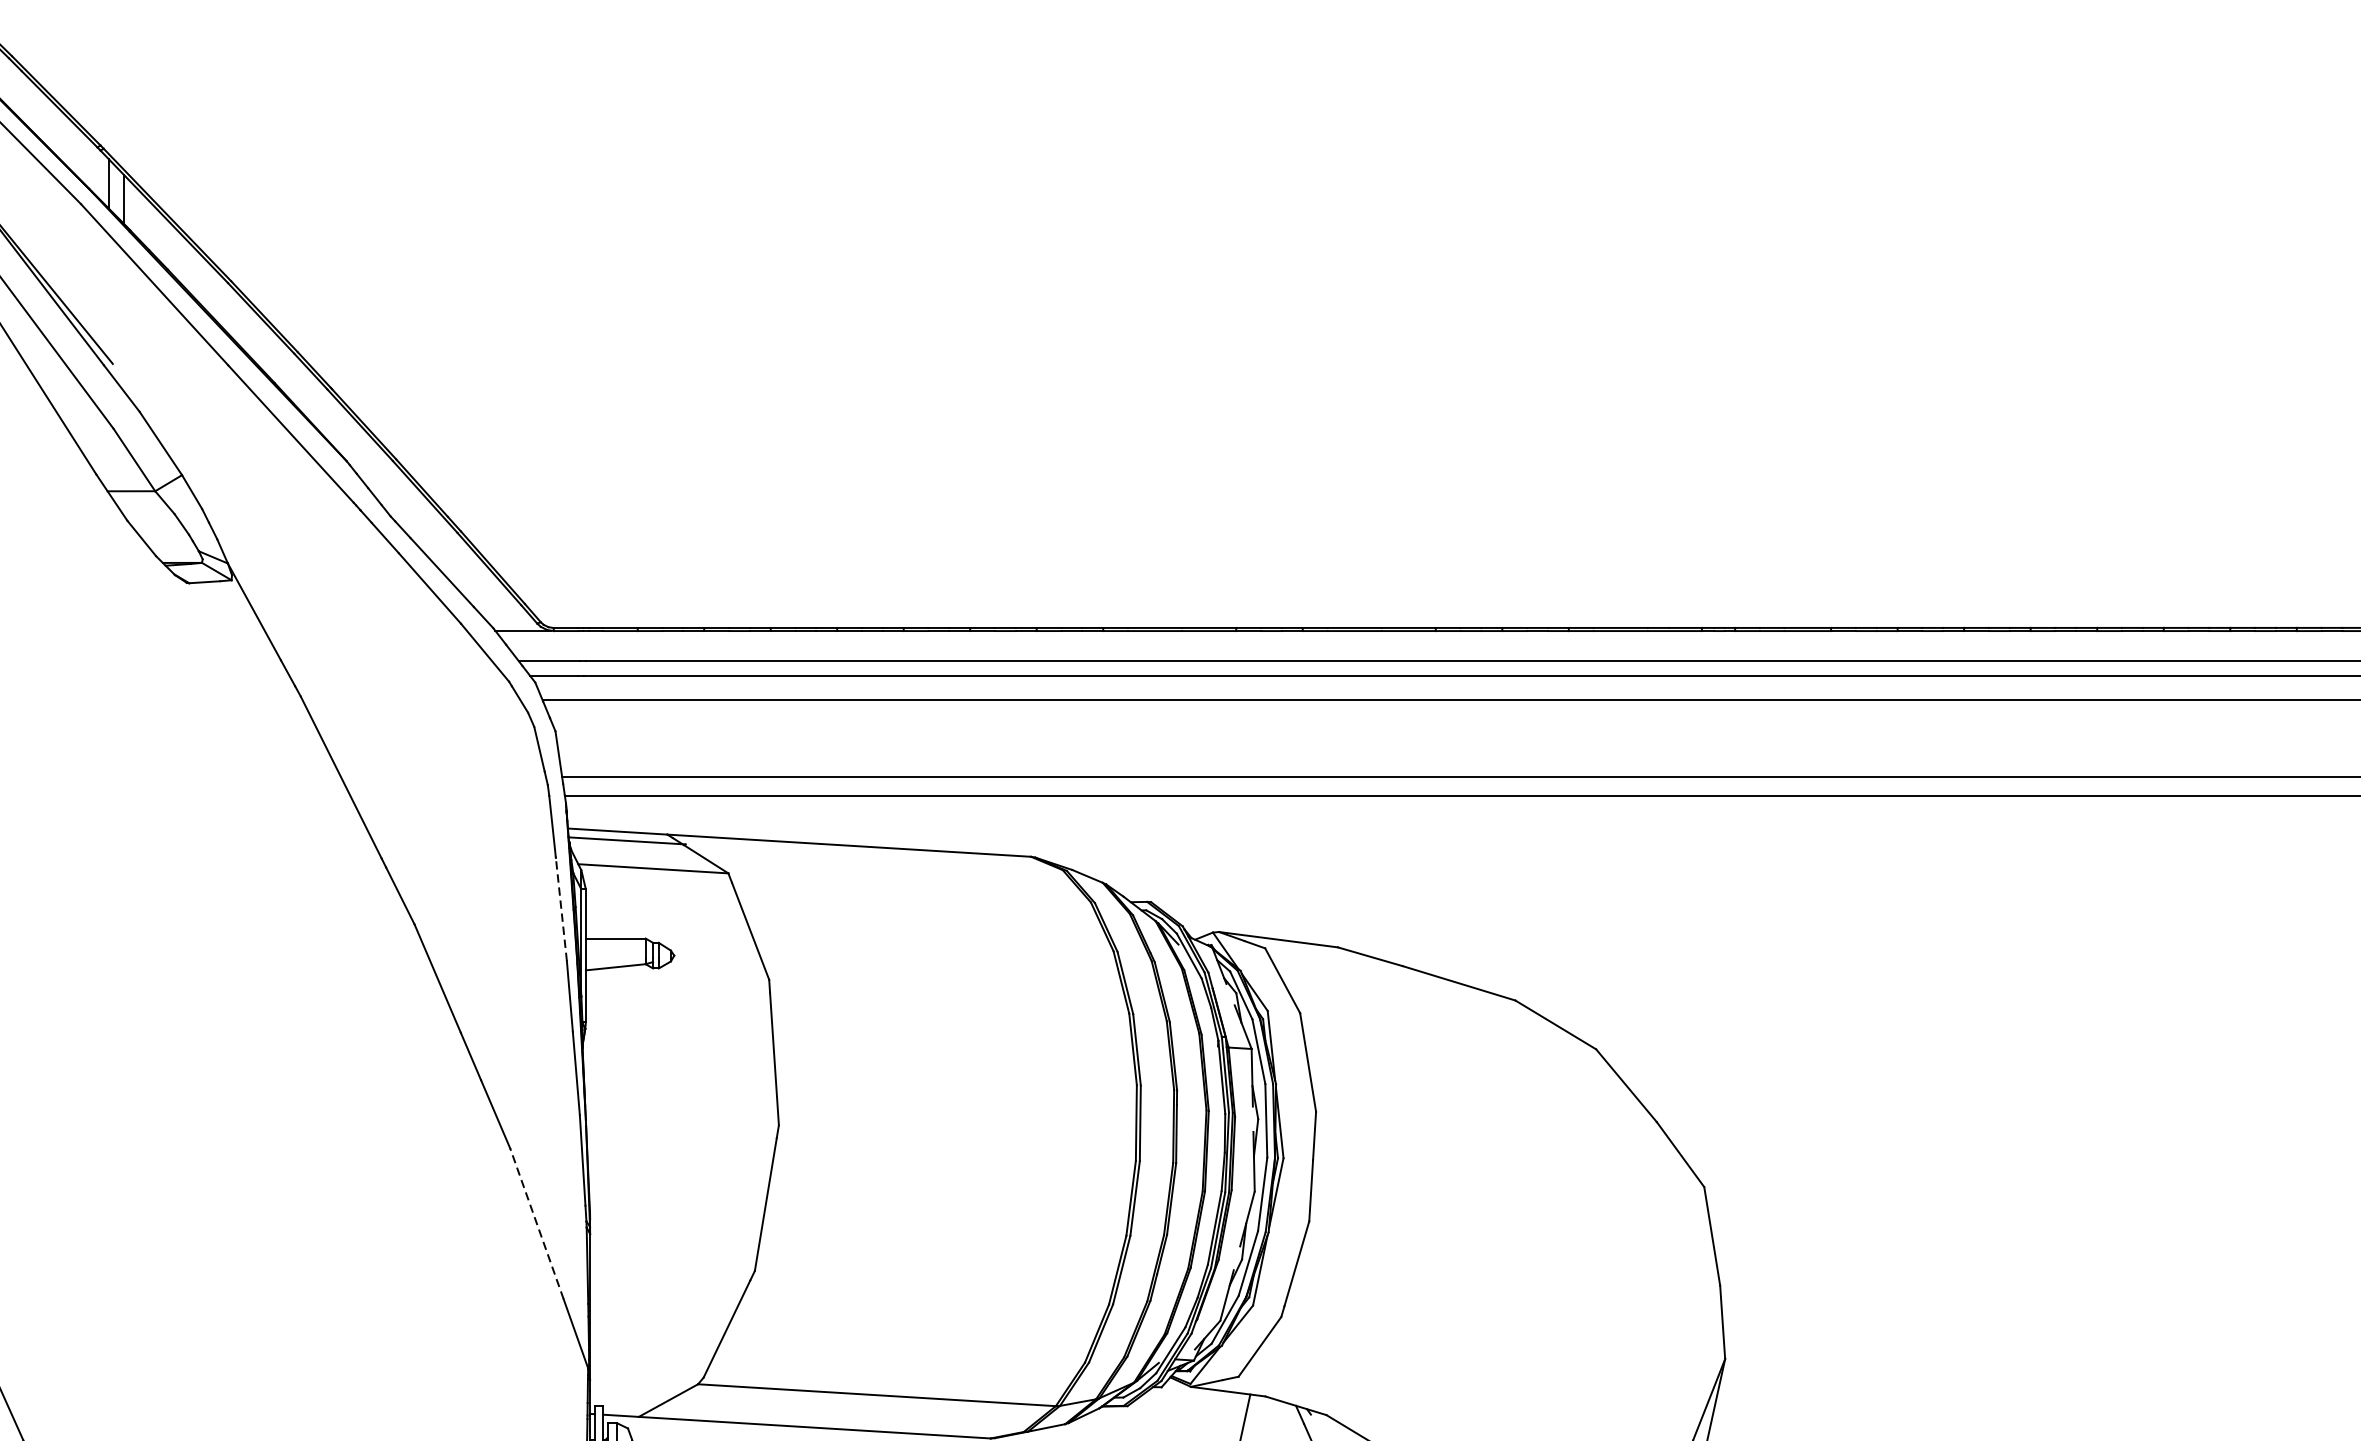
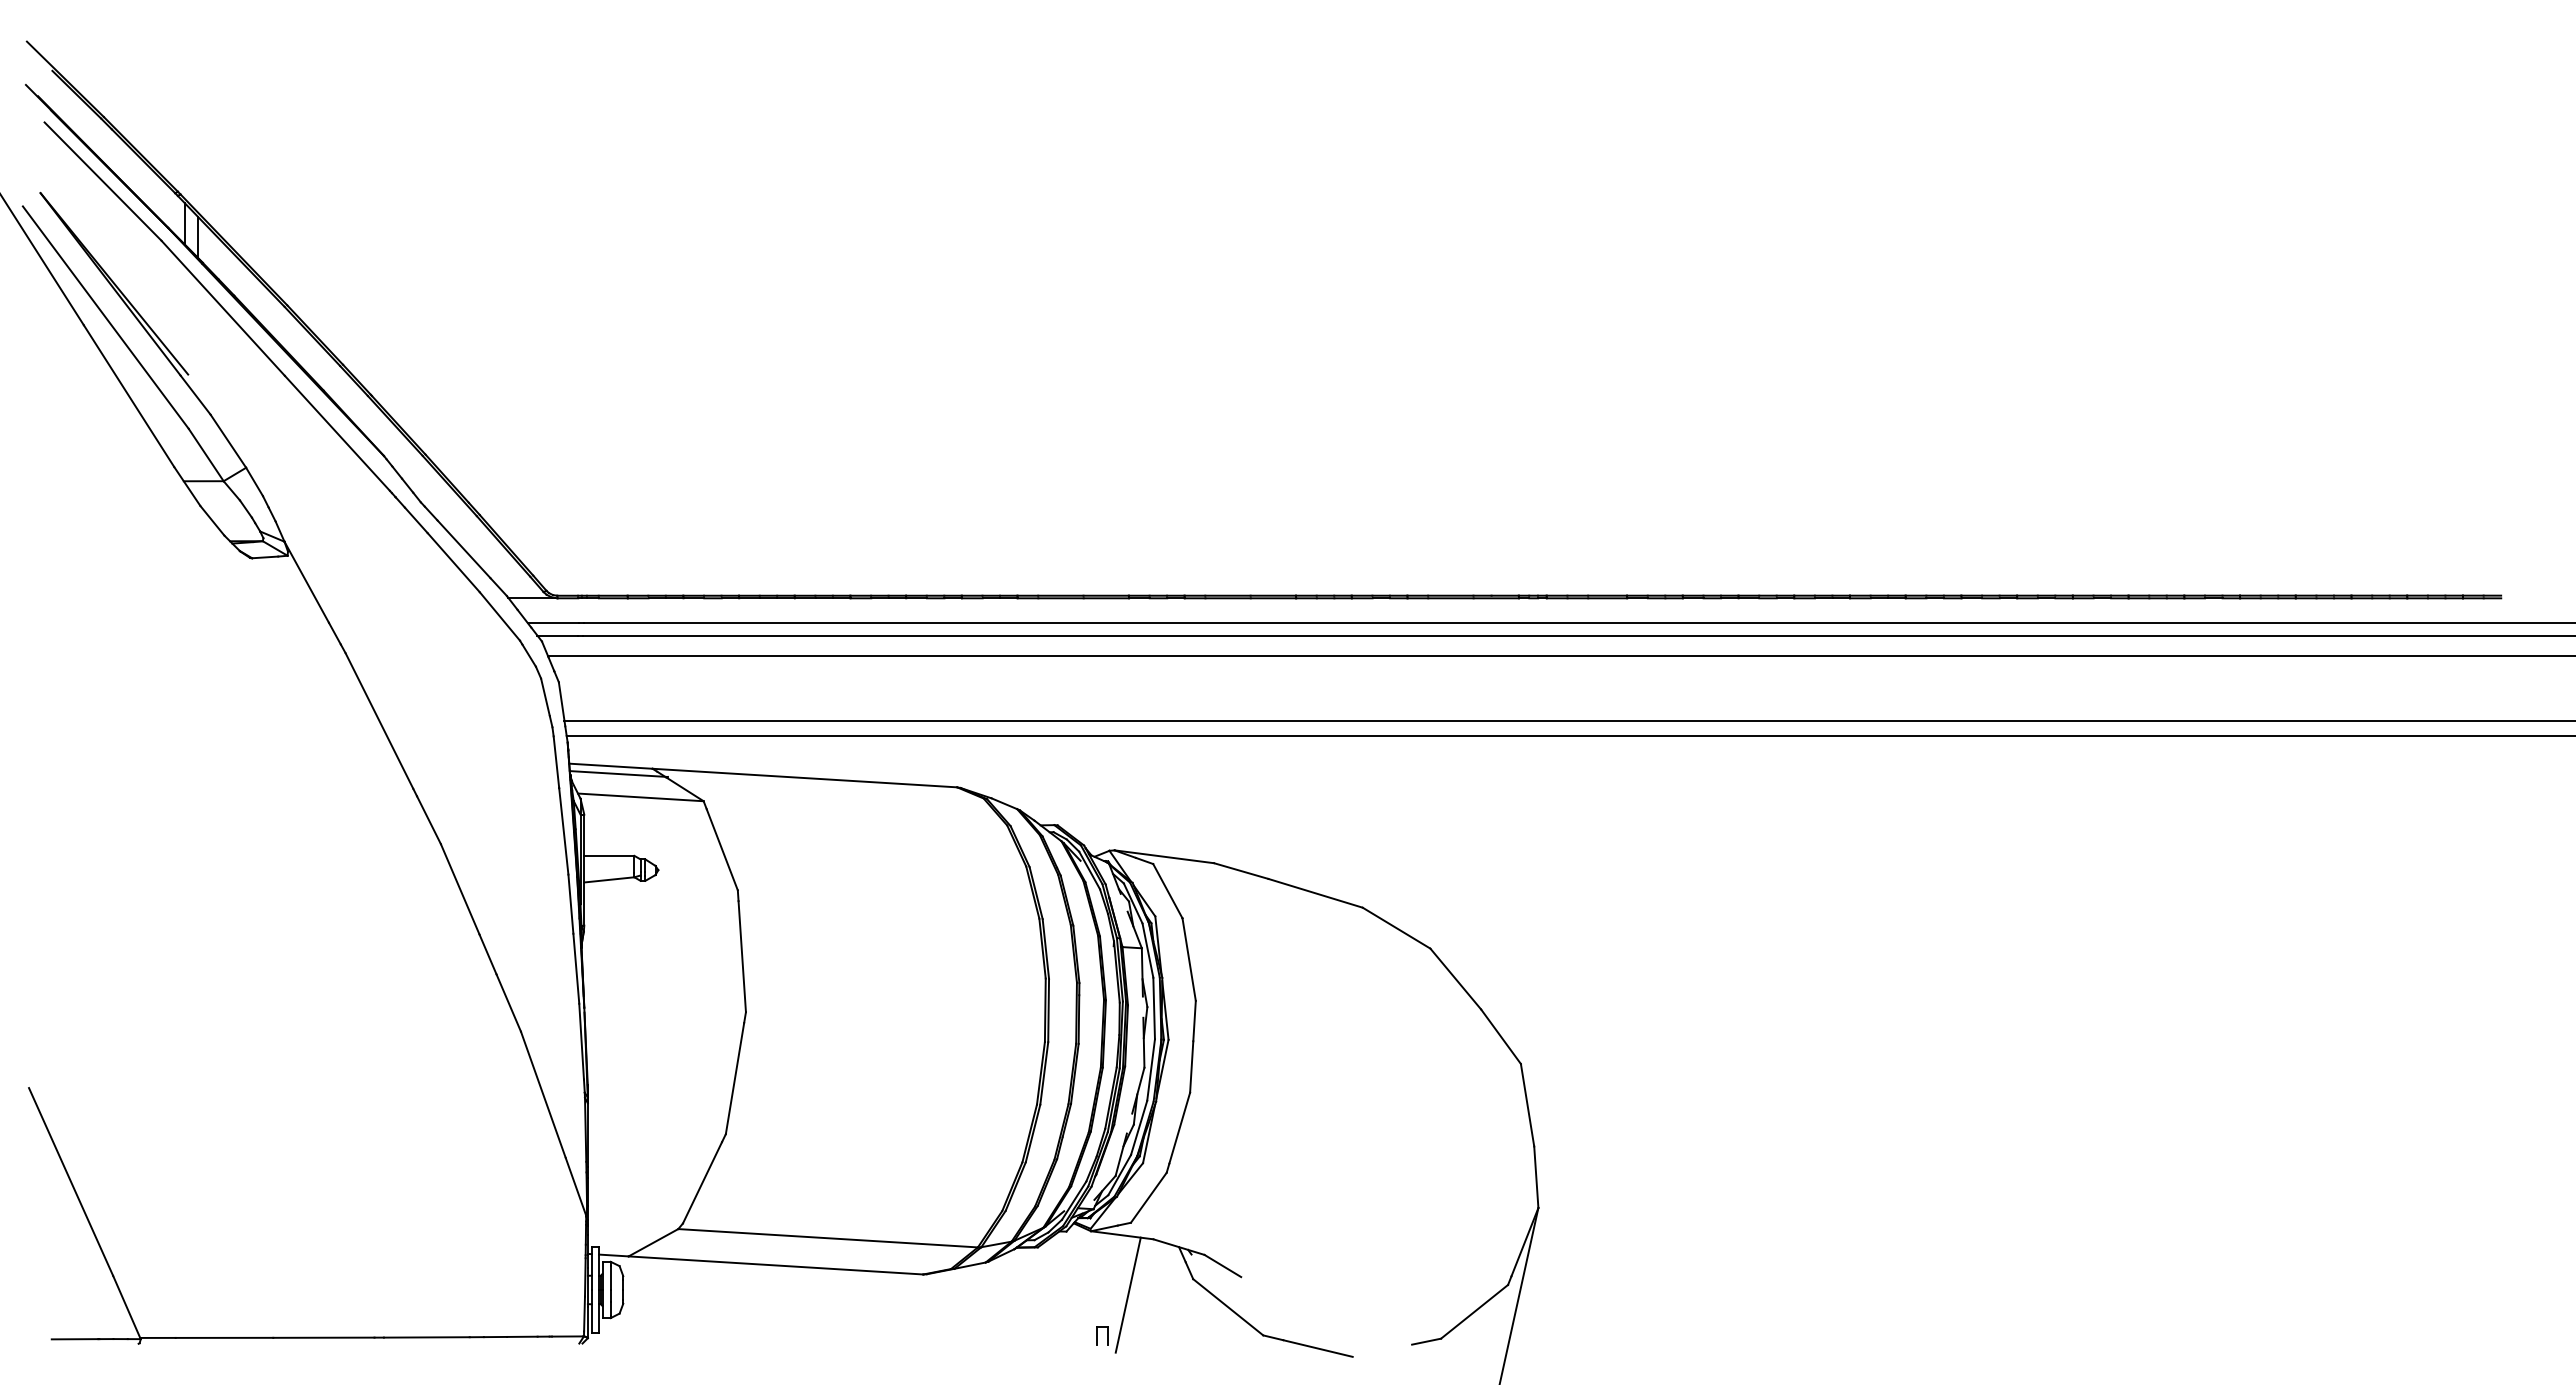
line: (561, 908) -> (563, 830), dashed -> solid
line: (537, 1223) -> (543, 1094), dashed -> solid

